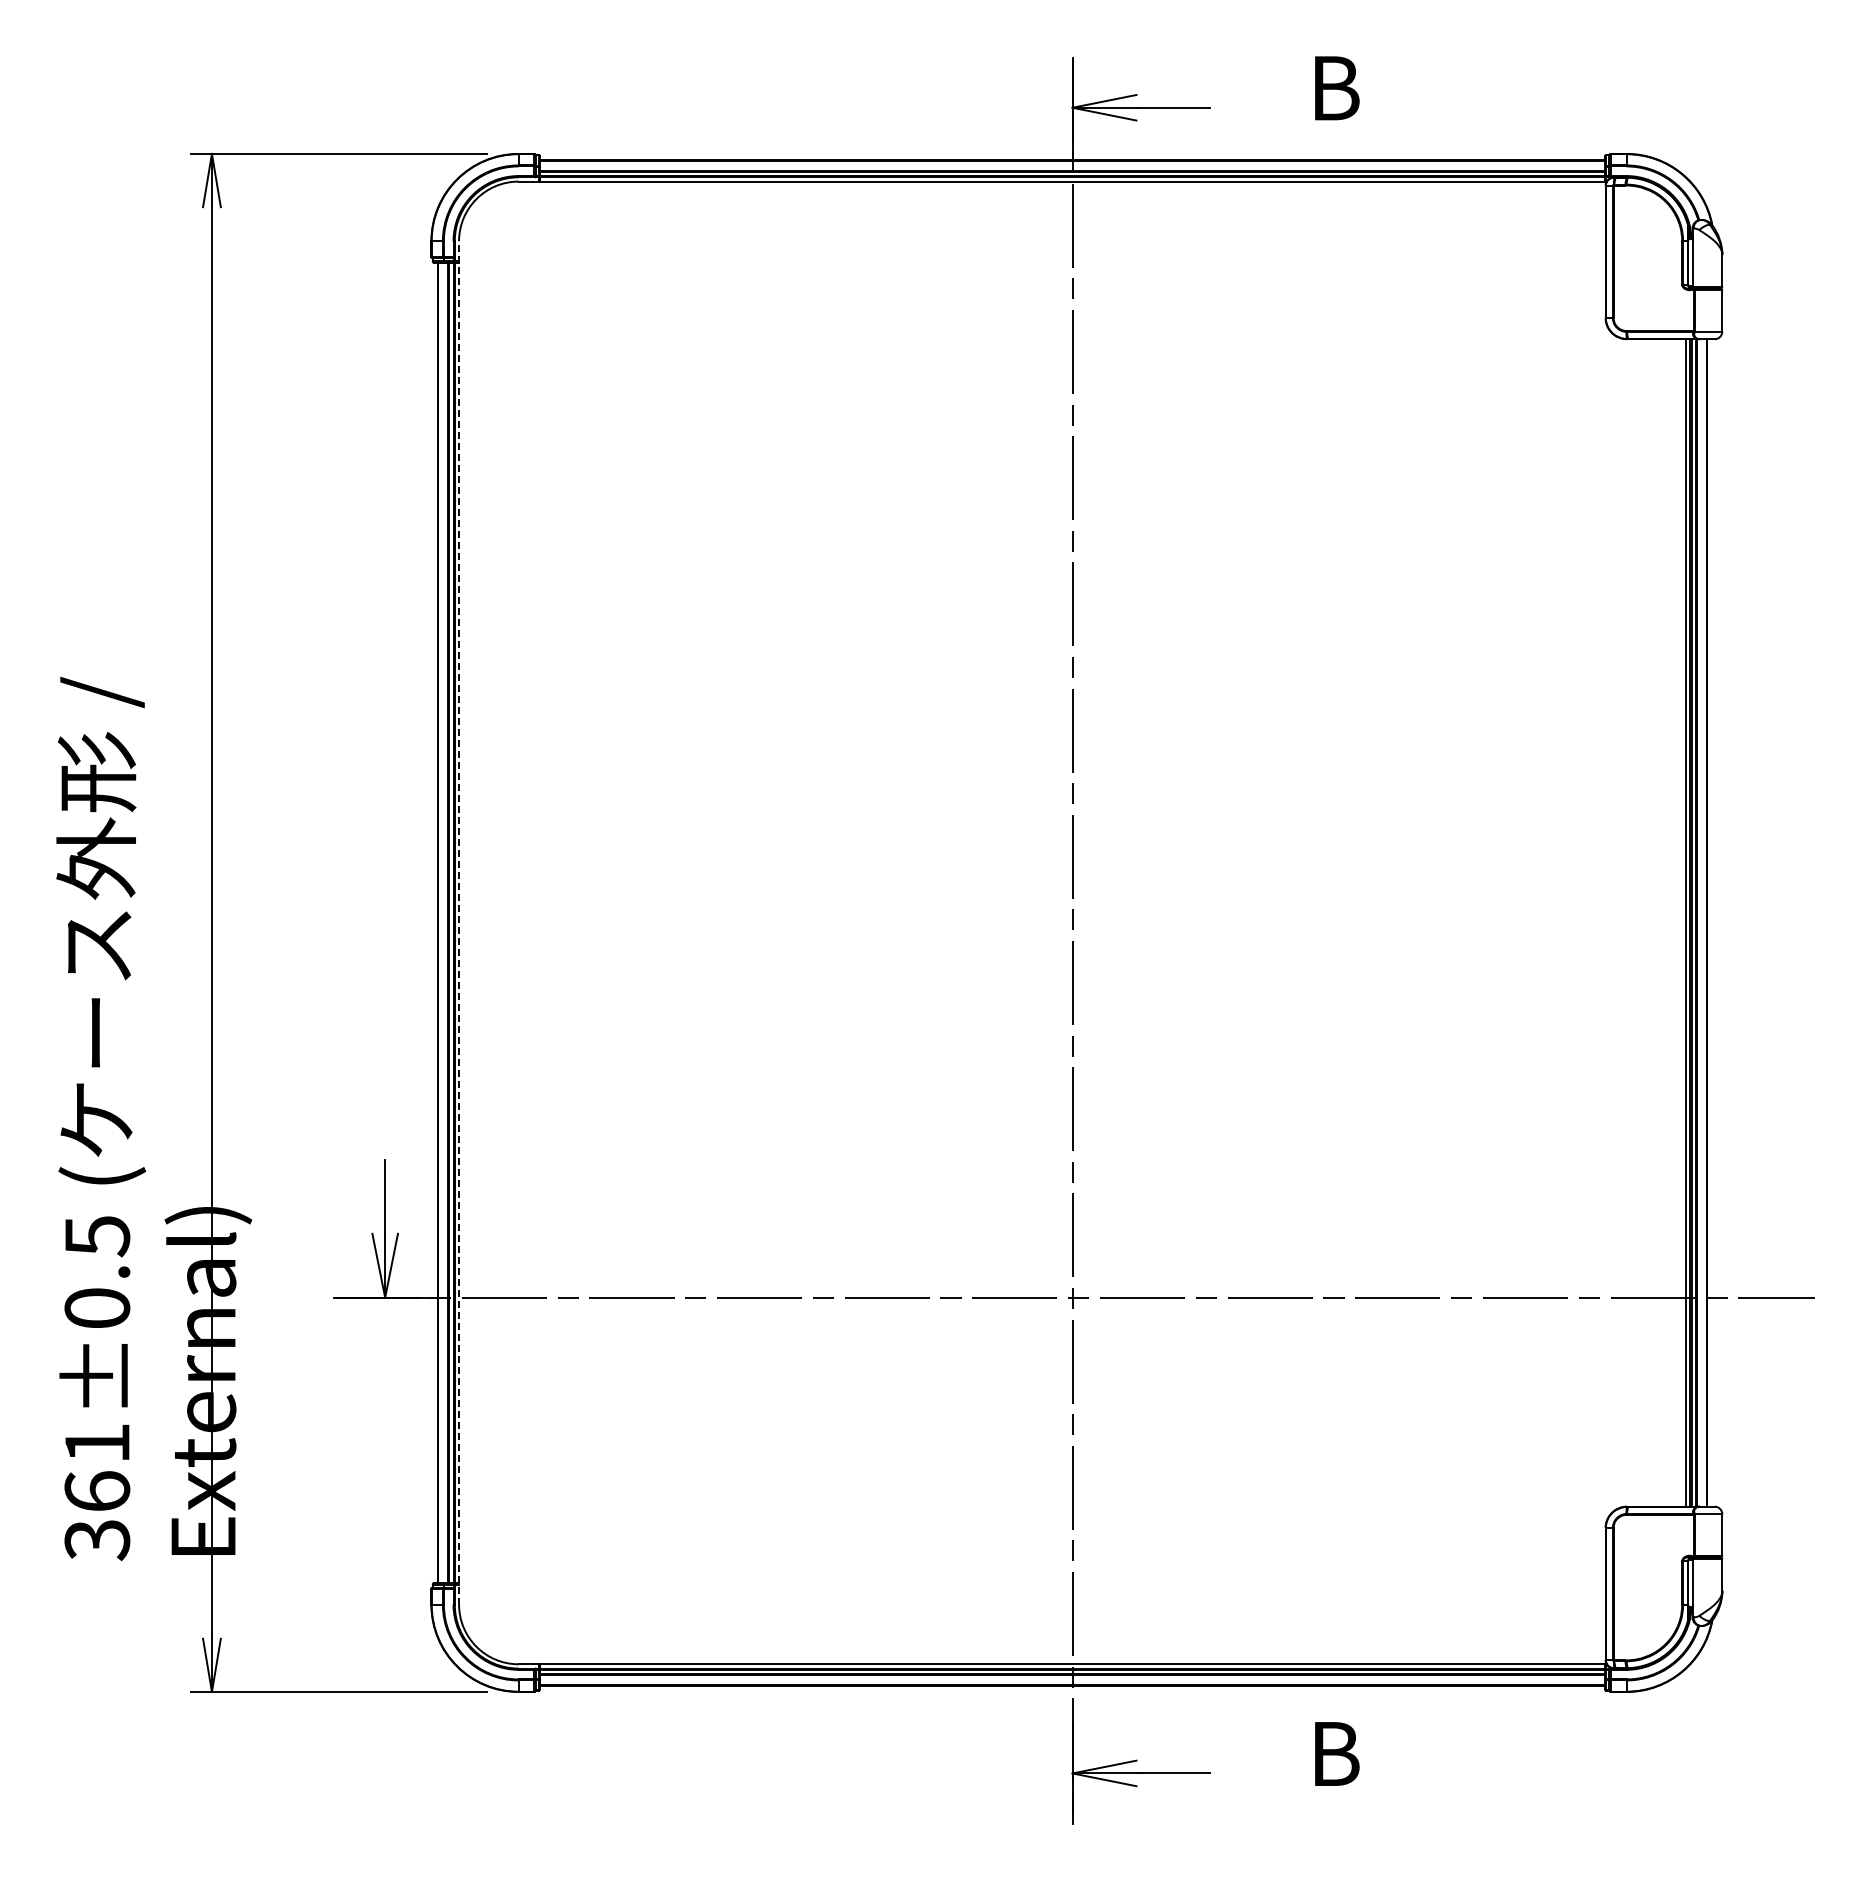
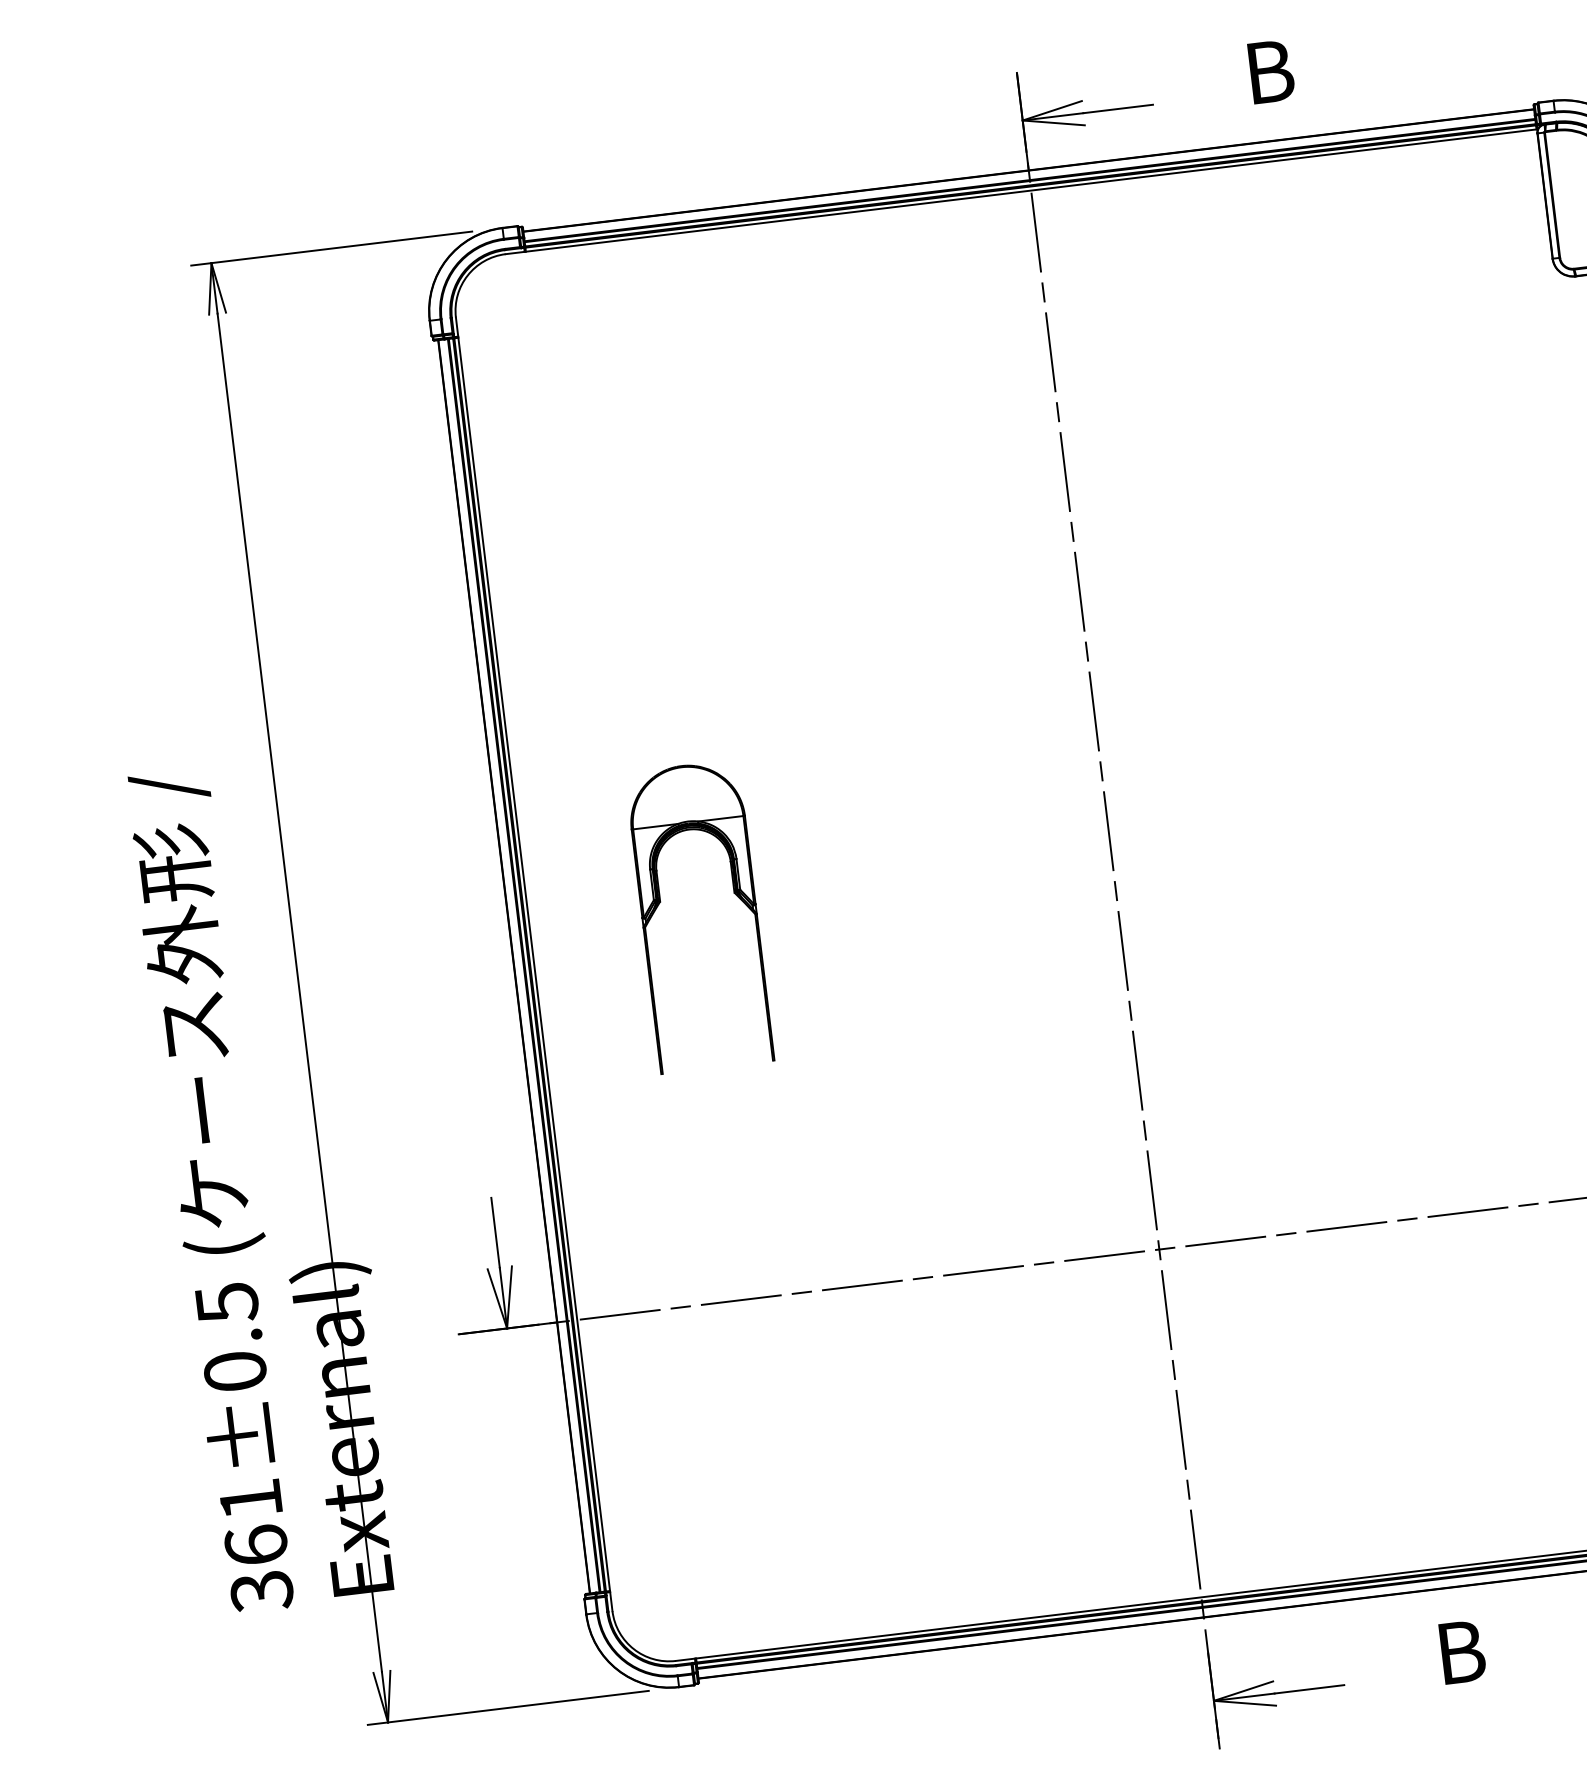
part: (598, 874) -> (660, 902), added
line: (459, 922) -> (534, 963), dashed -> solid

